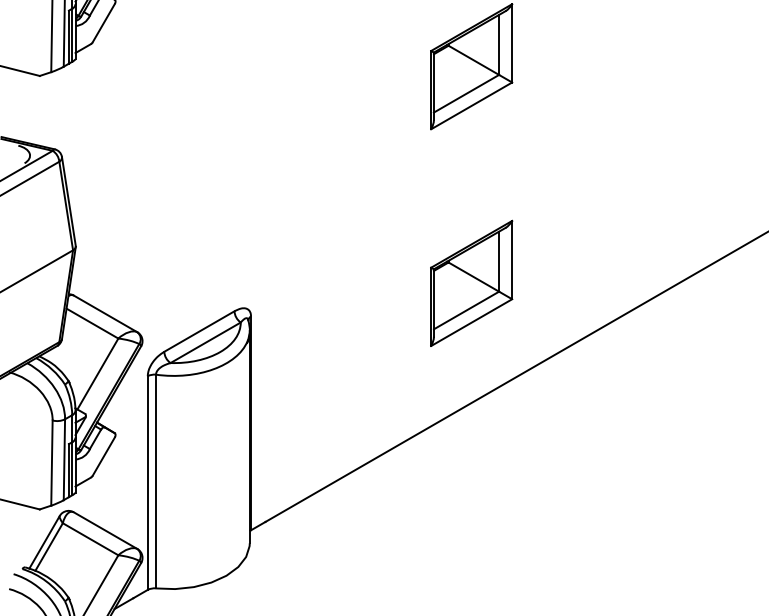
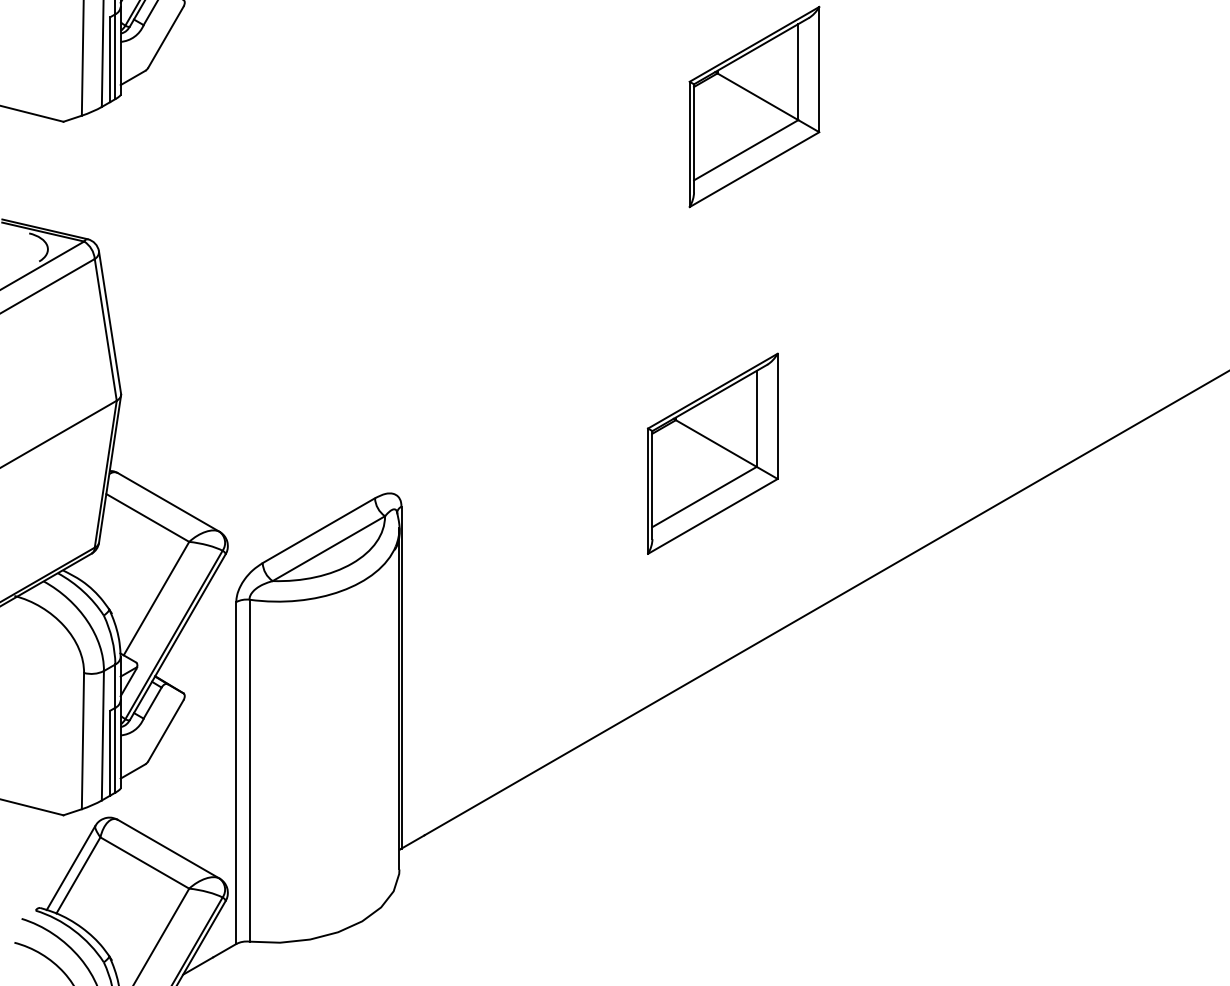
part: (471, 282) -> (712, 452), moved

